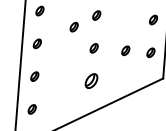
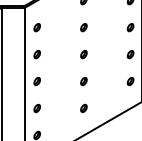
part: (73, 27) -> (65, 65), removed
part: (125, 50) -> (109, 81), removed
part: (91, 81) -> (83, 108), size x0.62

